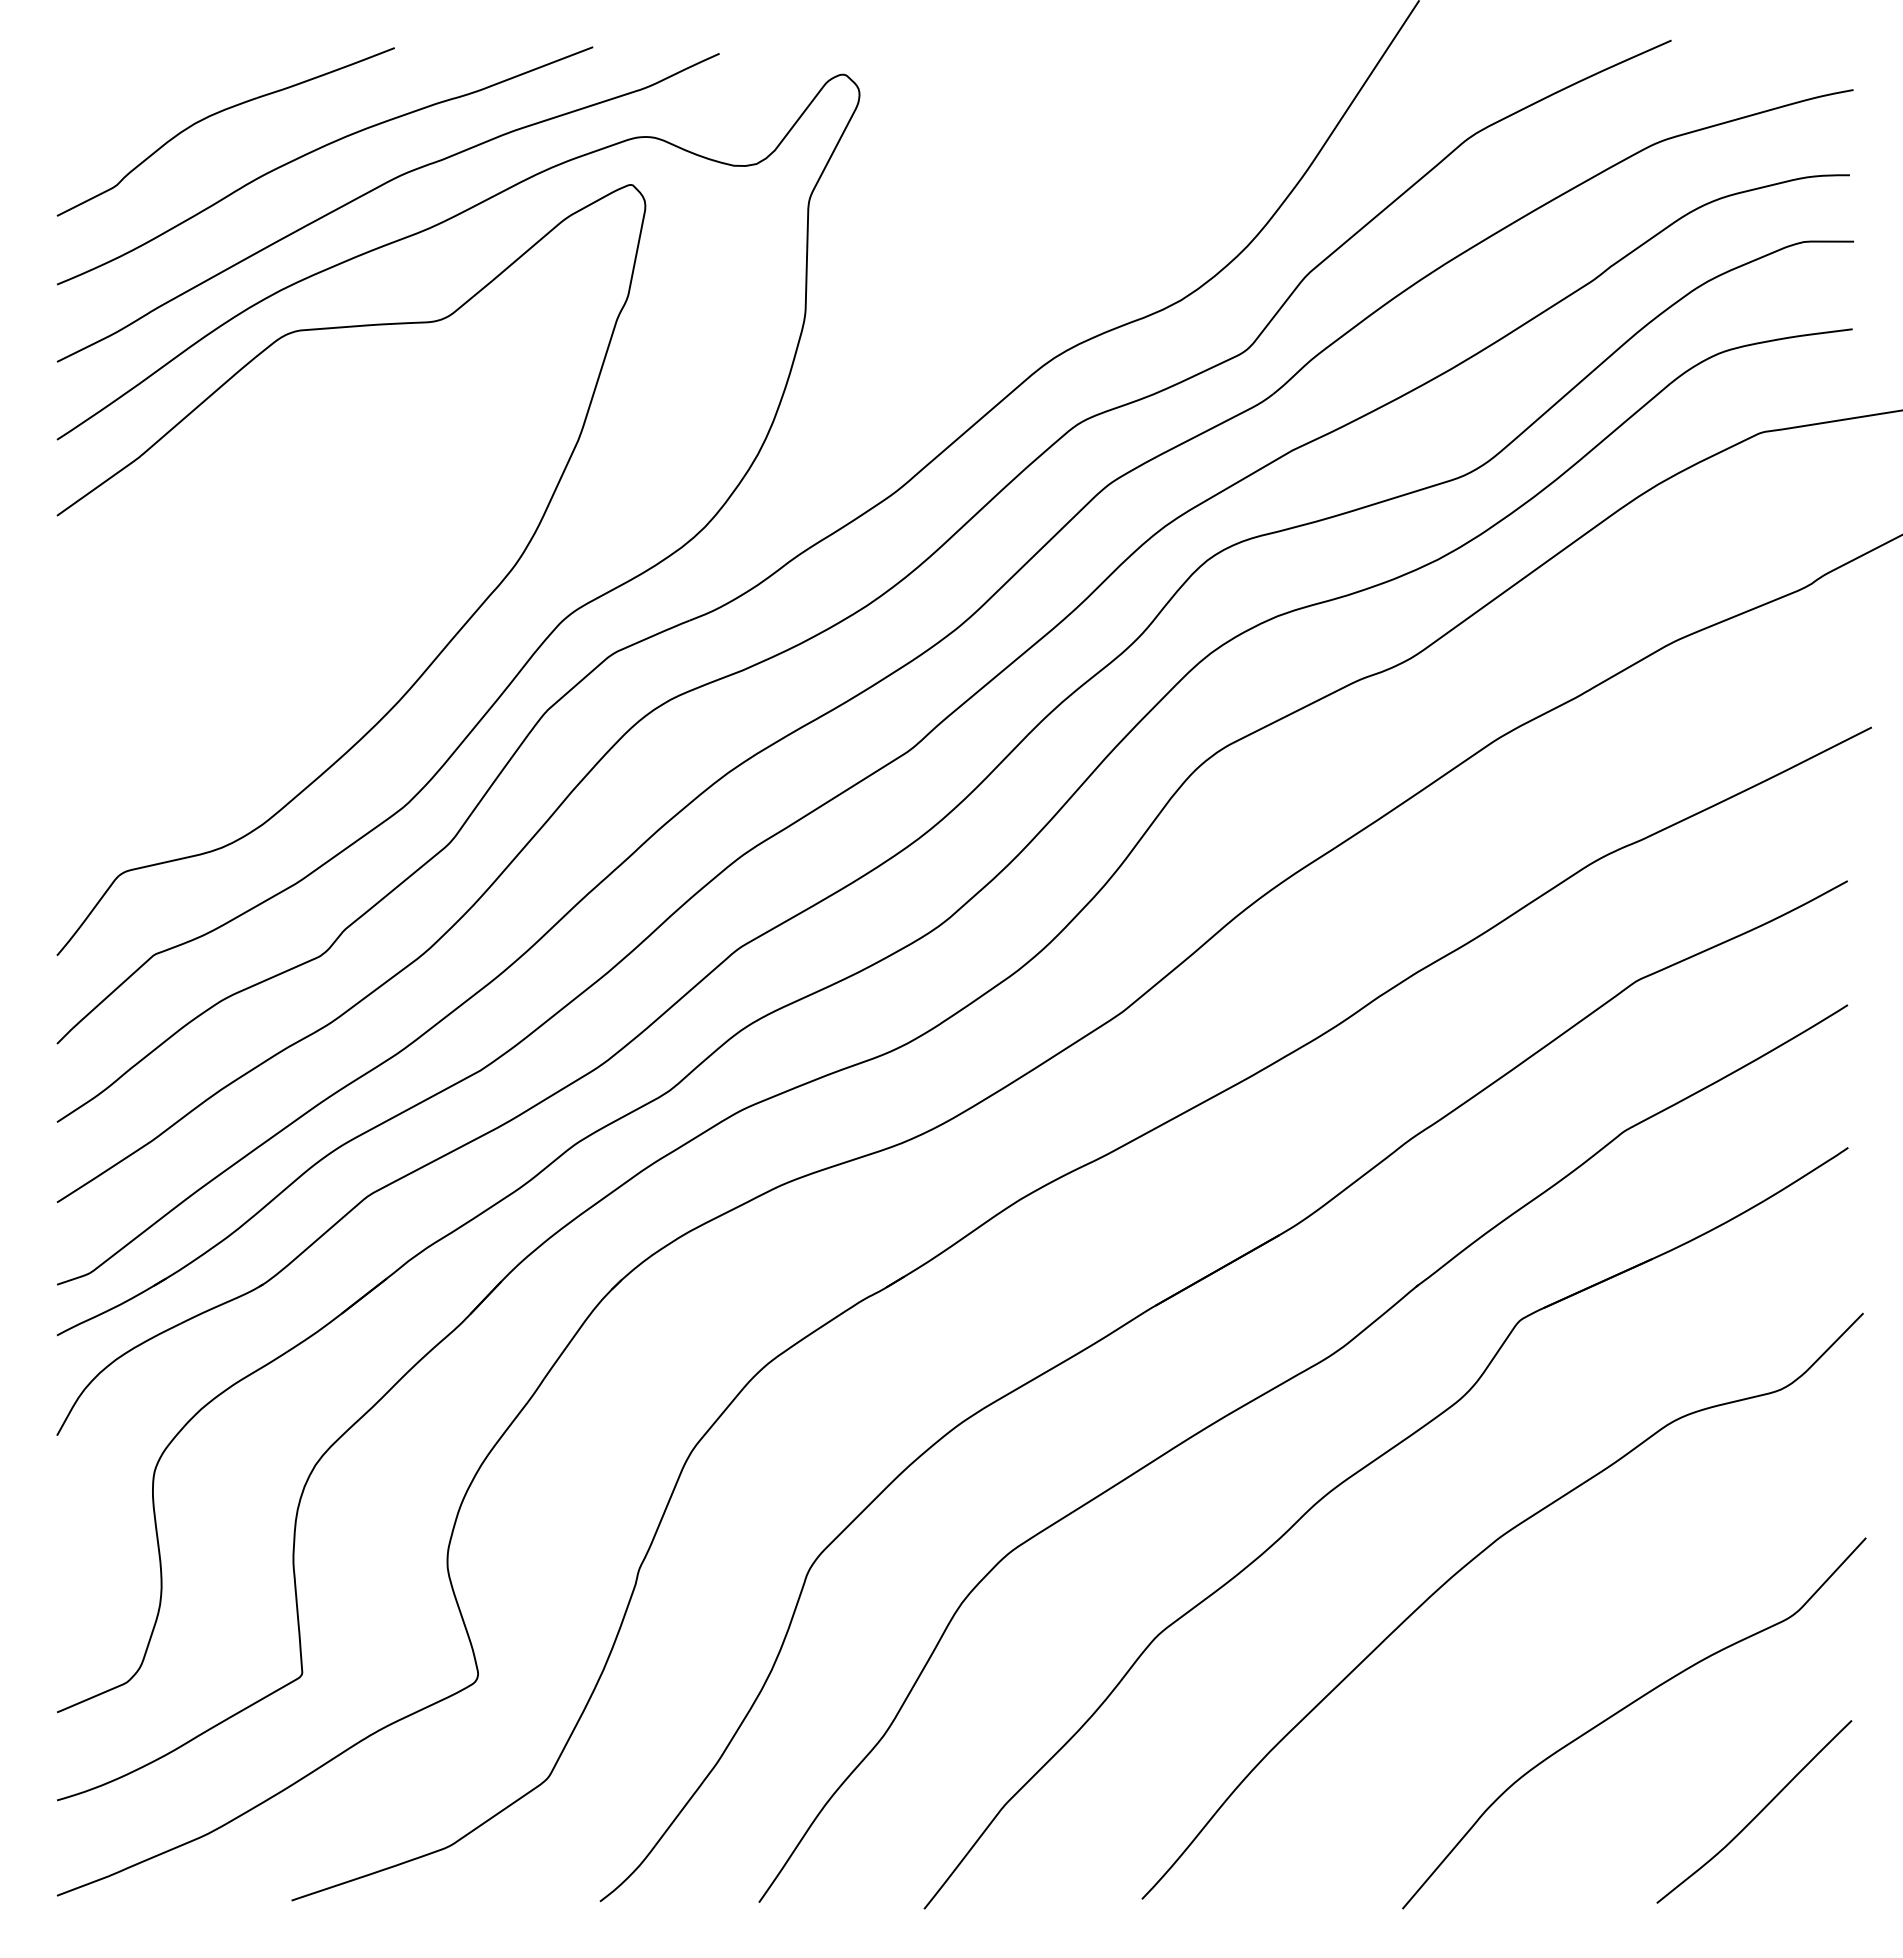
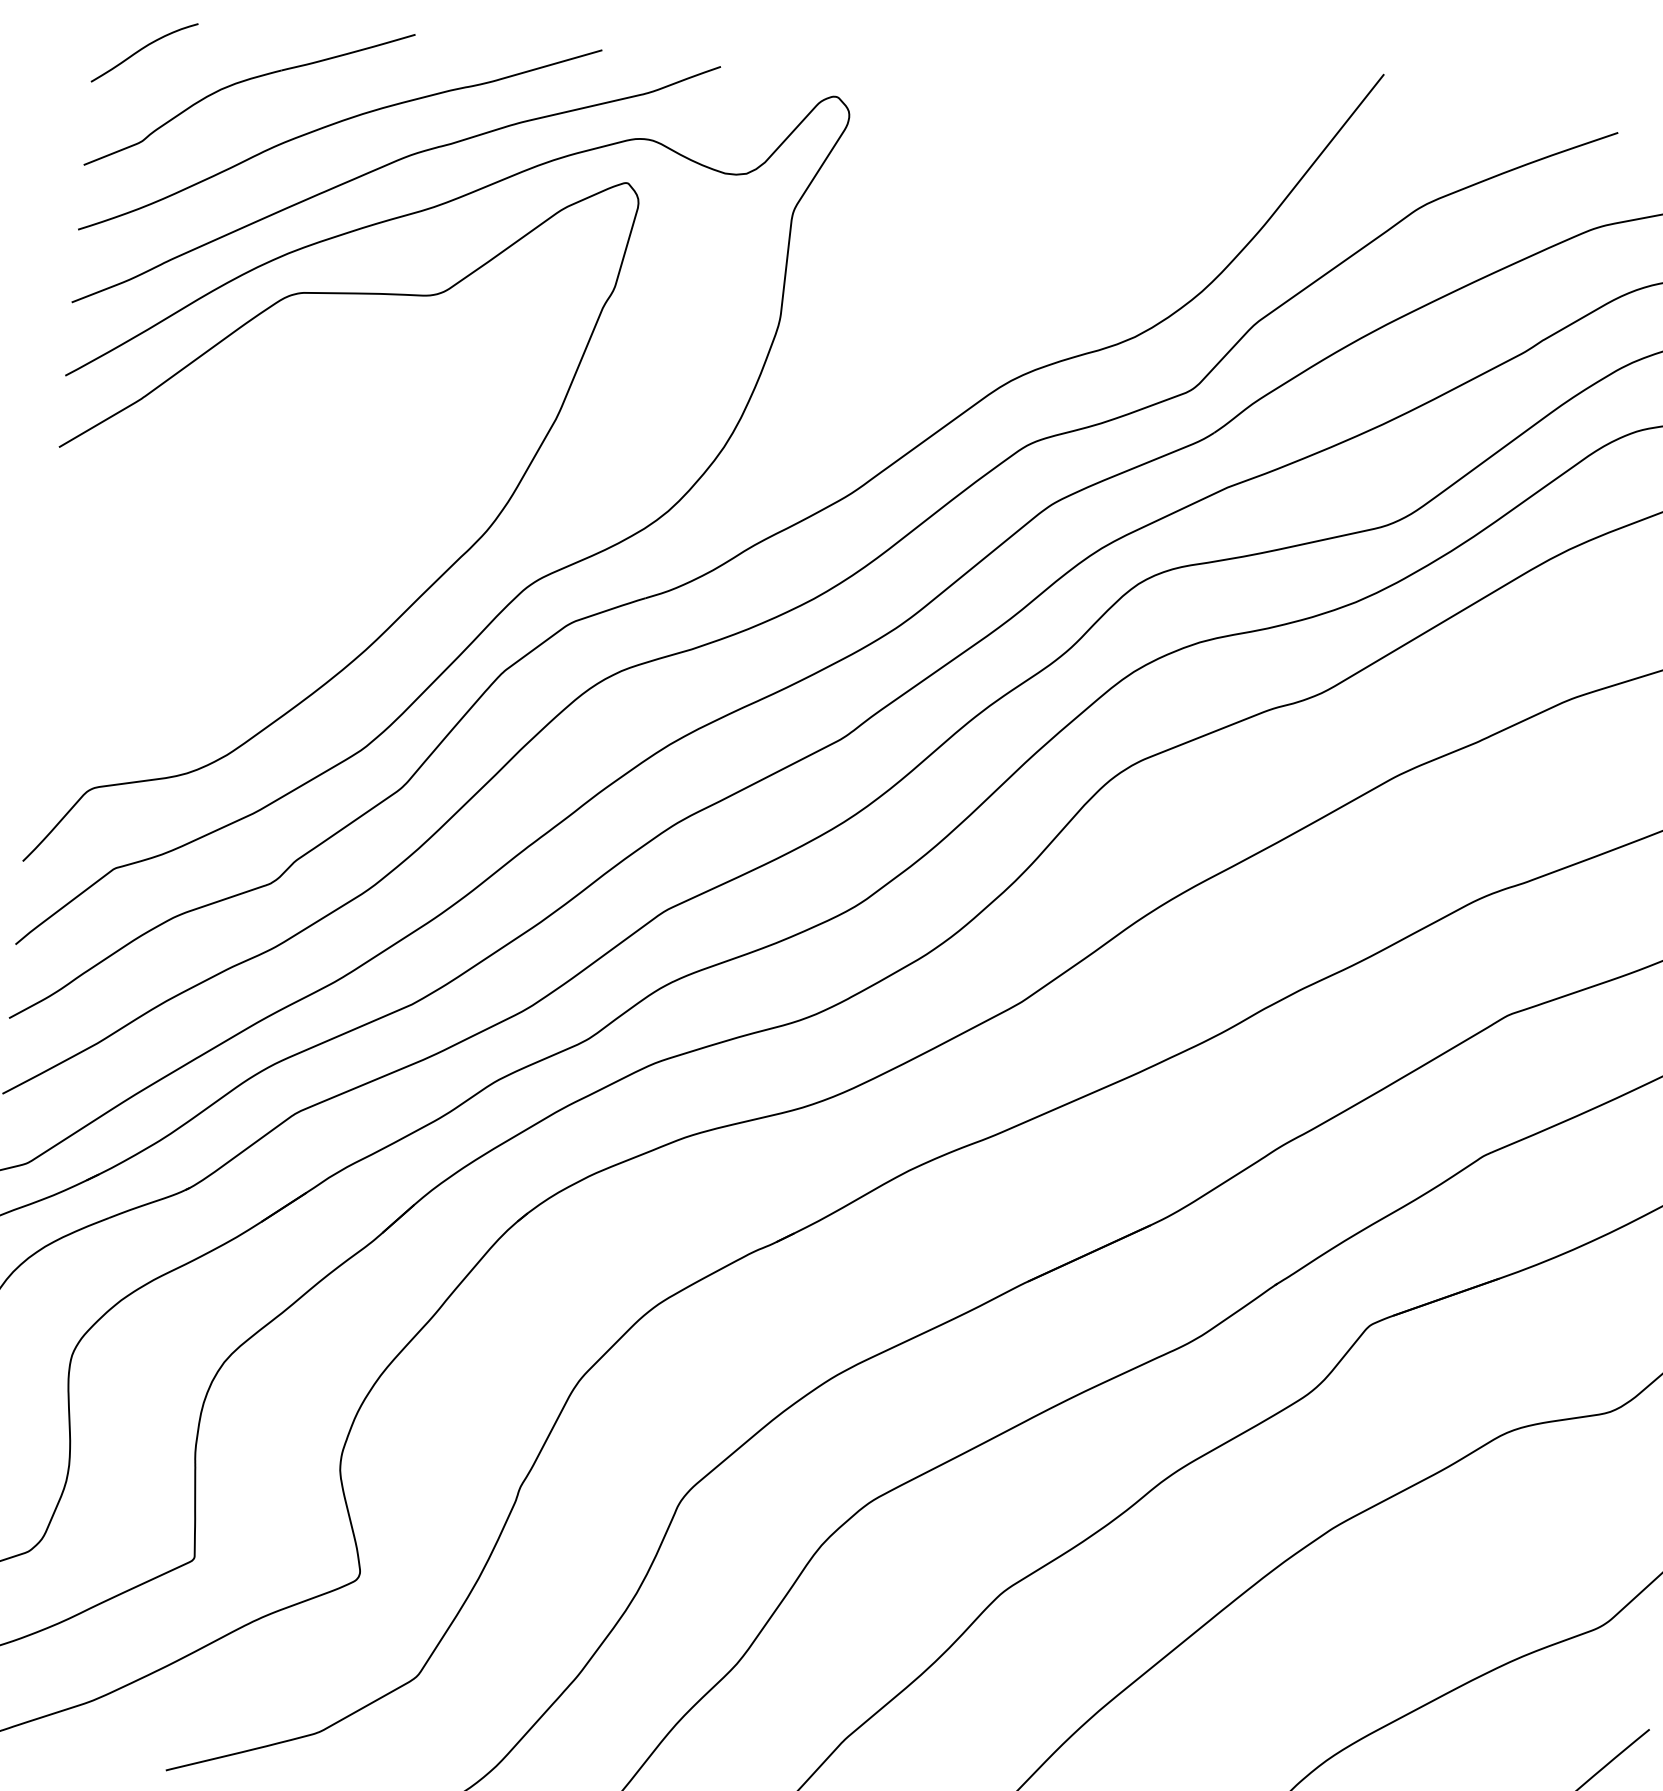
curve: (109, 88) -> (143, 49), added

